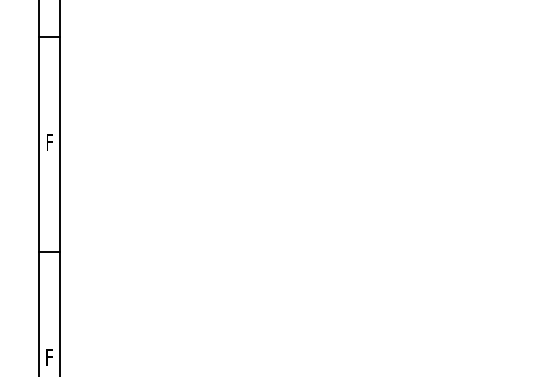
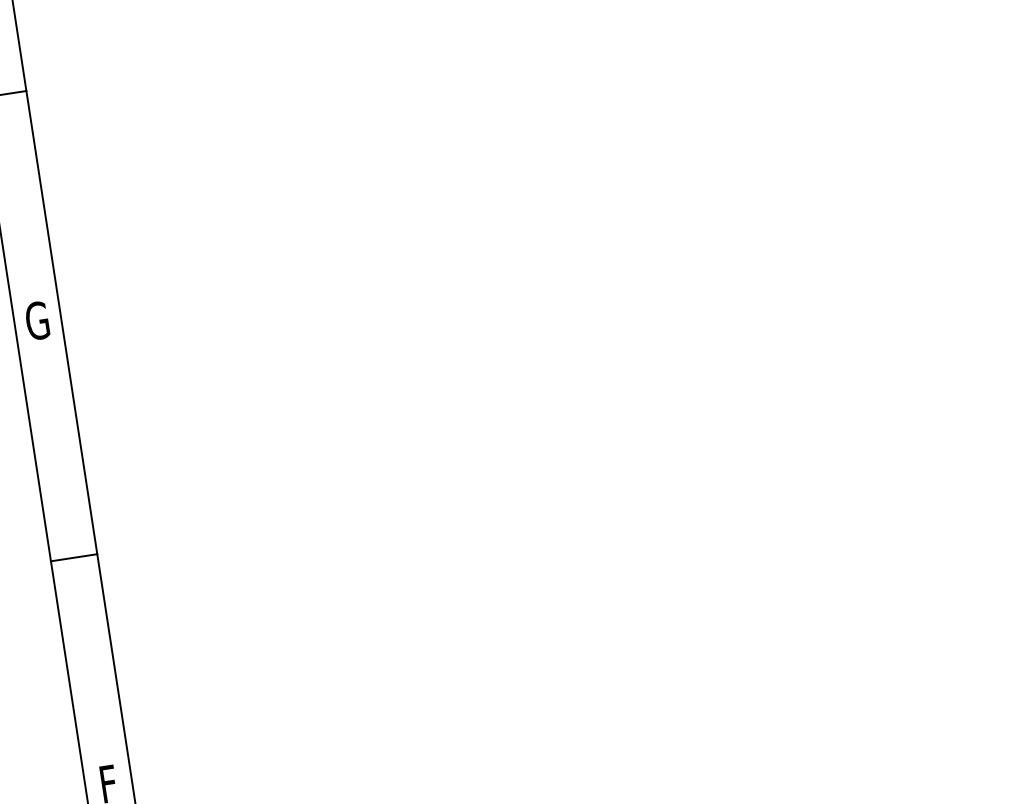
text: (49, 142) -> (37, 321), F -> G

